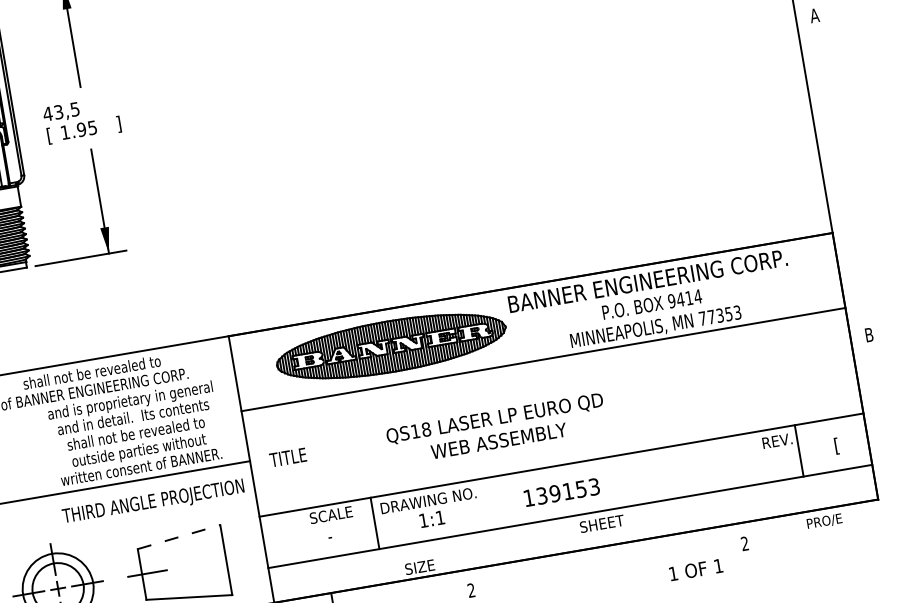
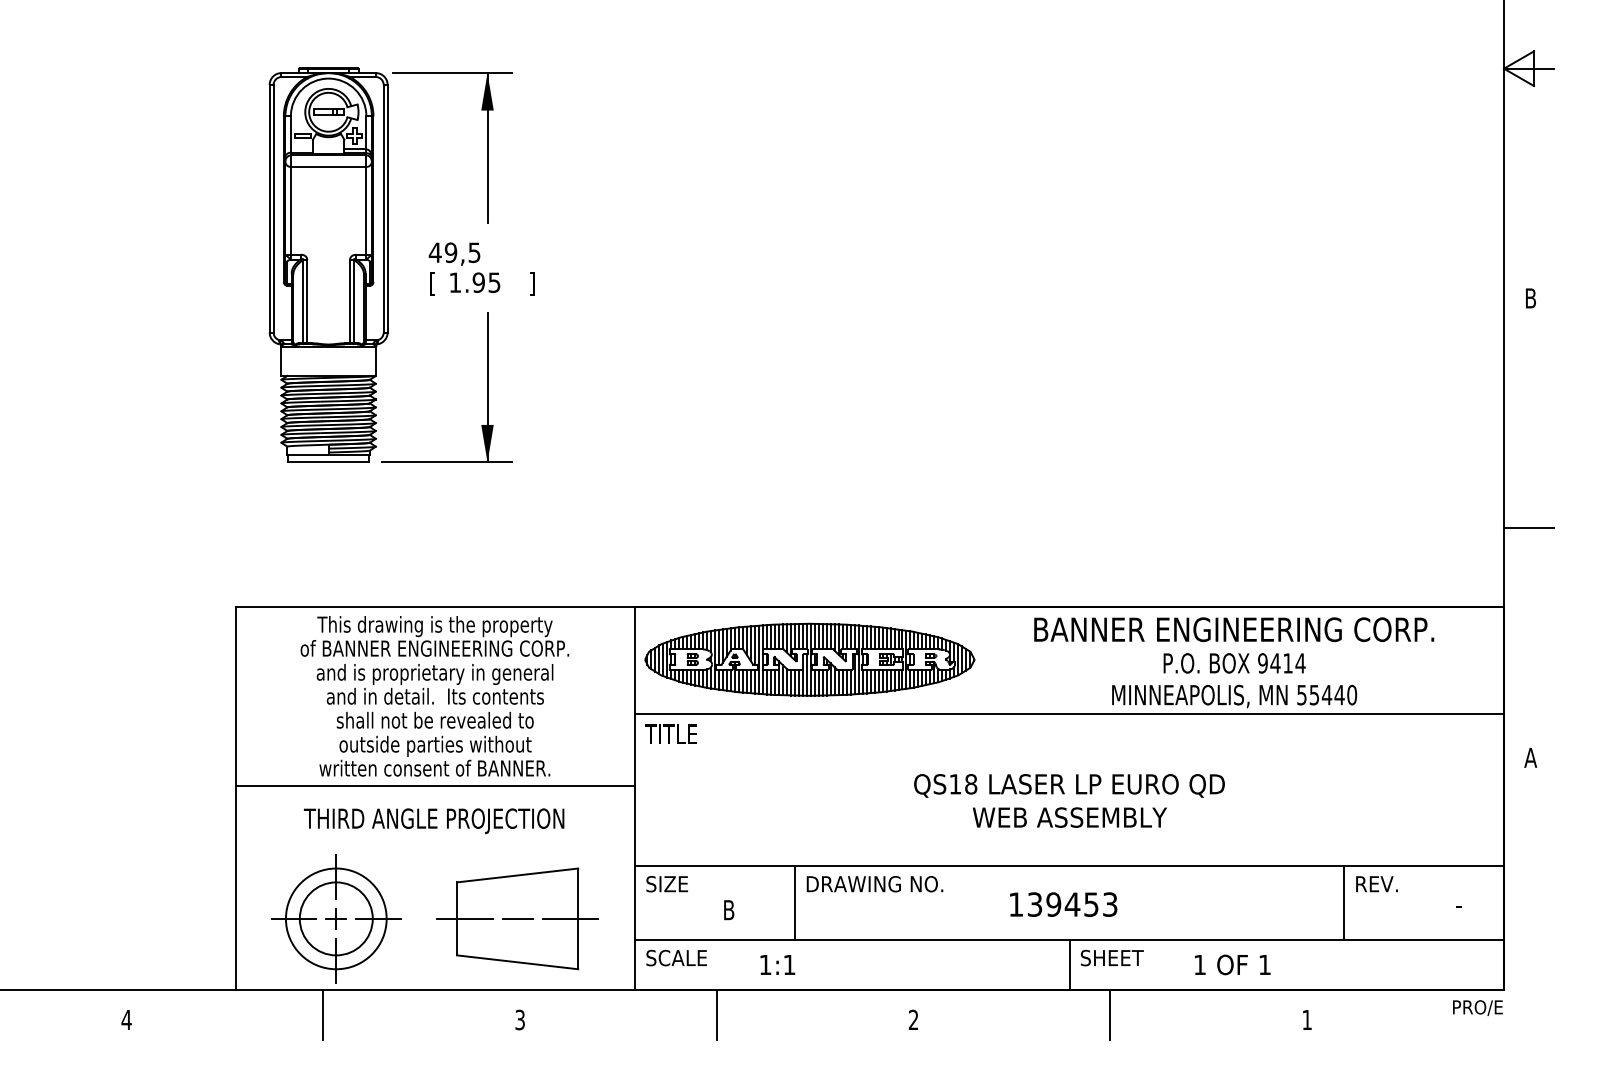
text: (814, 15) -> (1530, 298), A -> B
text: (58, 112) -> (450, 252), 43,5 -> 49,5
line: (840, 175) -> (1528, 528), added
text: (720, 315) -> (1327, 694), 77353 -> 55440
text: (868, 334) -> (1530, 757), B -> A
part: (390, 346) -> (809, 659), moved
text: (91, 373) -> (434, 626), shall not be revealed to -> This drawing is the property
text: (496, 429) -> (1069, 800), moved
text: (135, 433) -> (434, 720), moved
text: (836, 446) -> (1458, 905), [ -> -
line: (799, 451) -> (1344, 903), moved
text: (287, 457) -> (670, 733), moved
text: (568, 491) -> (1072, 904), 139153 -> 139453
text: (153, 502) -> (433, 821), moved
text: (331, 514) -> (676, 957), moved
text: (431, 518) -> (777, 964), moved
text: (824, 521) -> (1477, 1007), moved
line: (573, 534) -> (1069, 965), added
text: (330, 536) -> (729, 910), - -> B
line: (178, 537) -> (517, 875), dashed -> solid
text: (744, 543) -> (1306, 1019), 2 -> 1
line: (220, 560) -> (570, 918), added
line: (607, 563) -> (1110, 1015), added
line: (184, 567) -> (517, 918), added
text: (420, 567) -> (667, 884), moved
text: (695, 569) -> (1232, 964), moved

